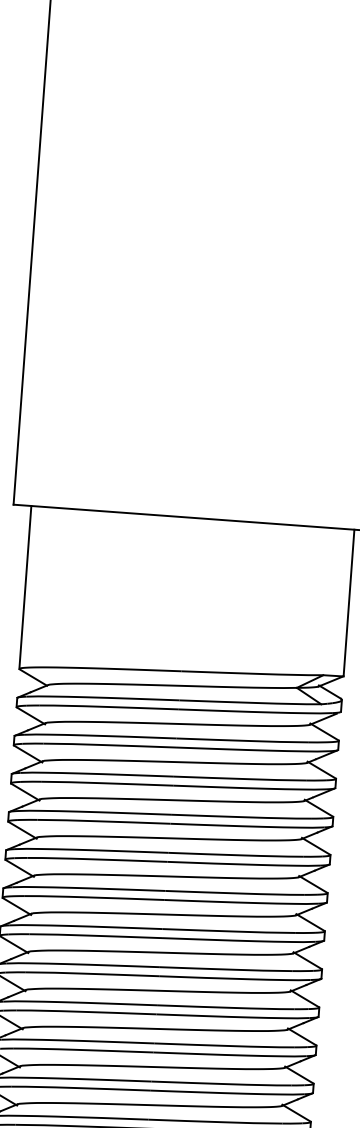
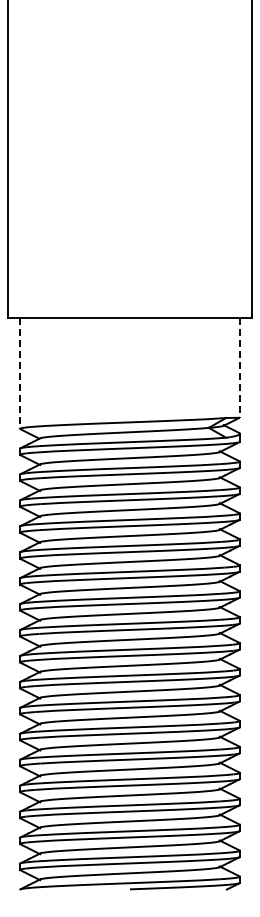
line: (26, 587) -> (20, 373), solid -> dashed
line: (348, 602) -> (239, 367), solid -> dashed

